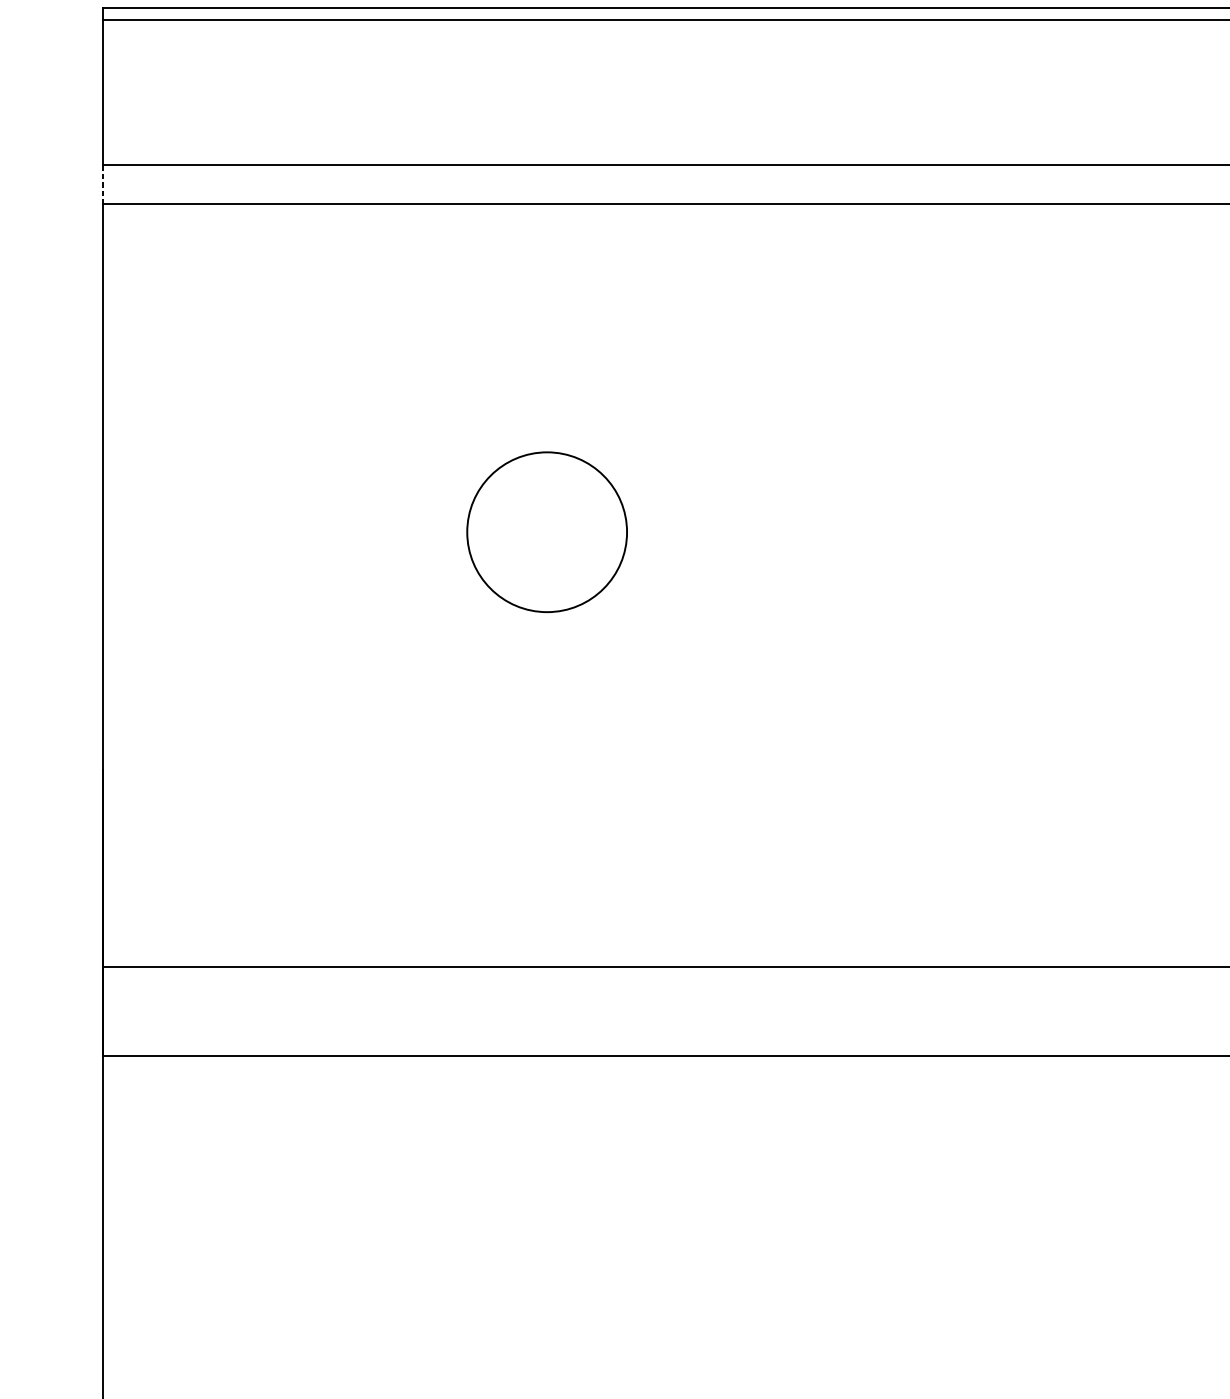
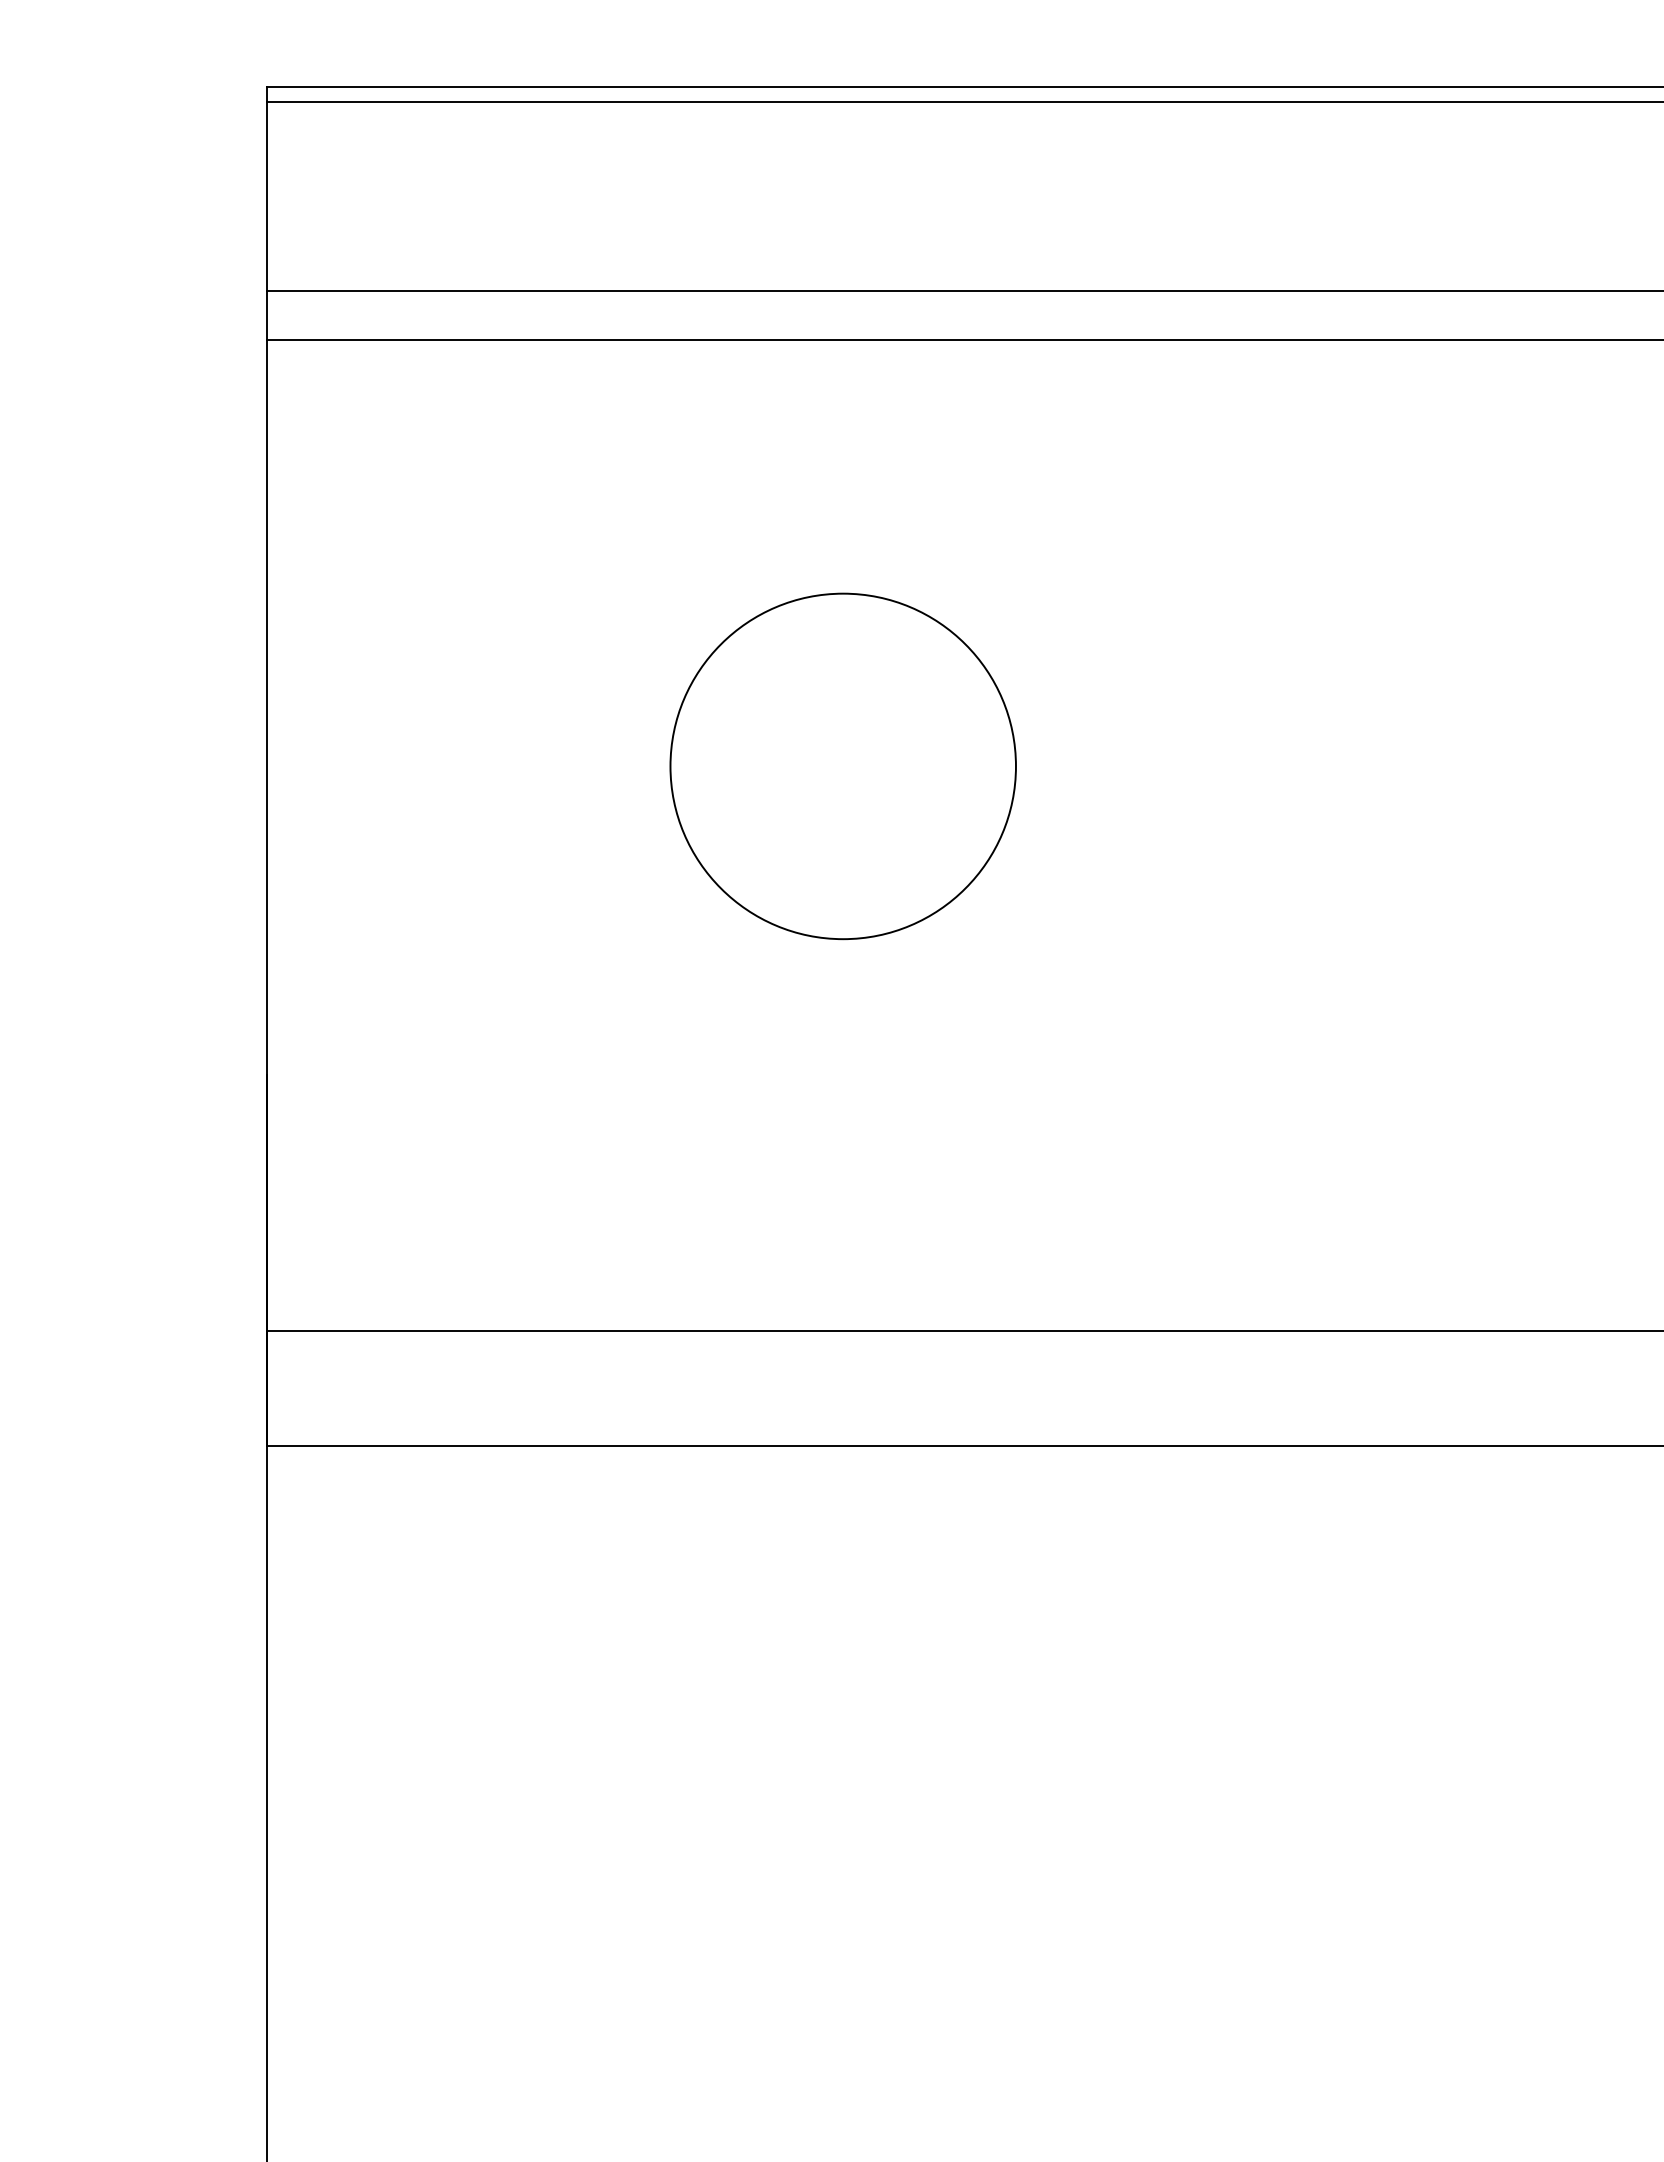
line: (103, 184) -> (267, 315), dashed -> solid
circle: (546, 532) -> (842, 766), size x1.67

